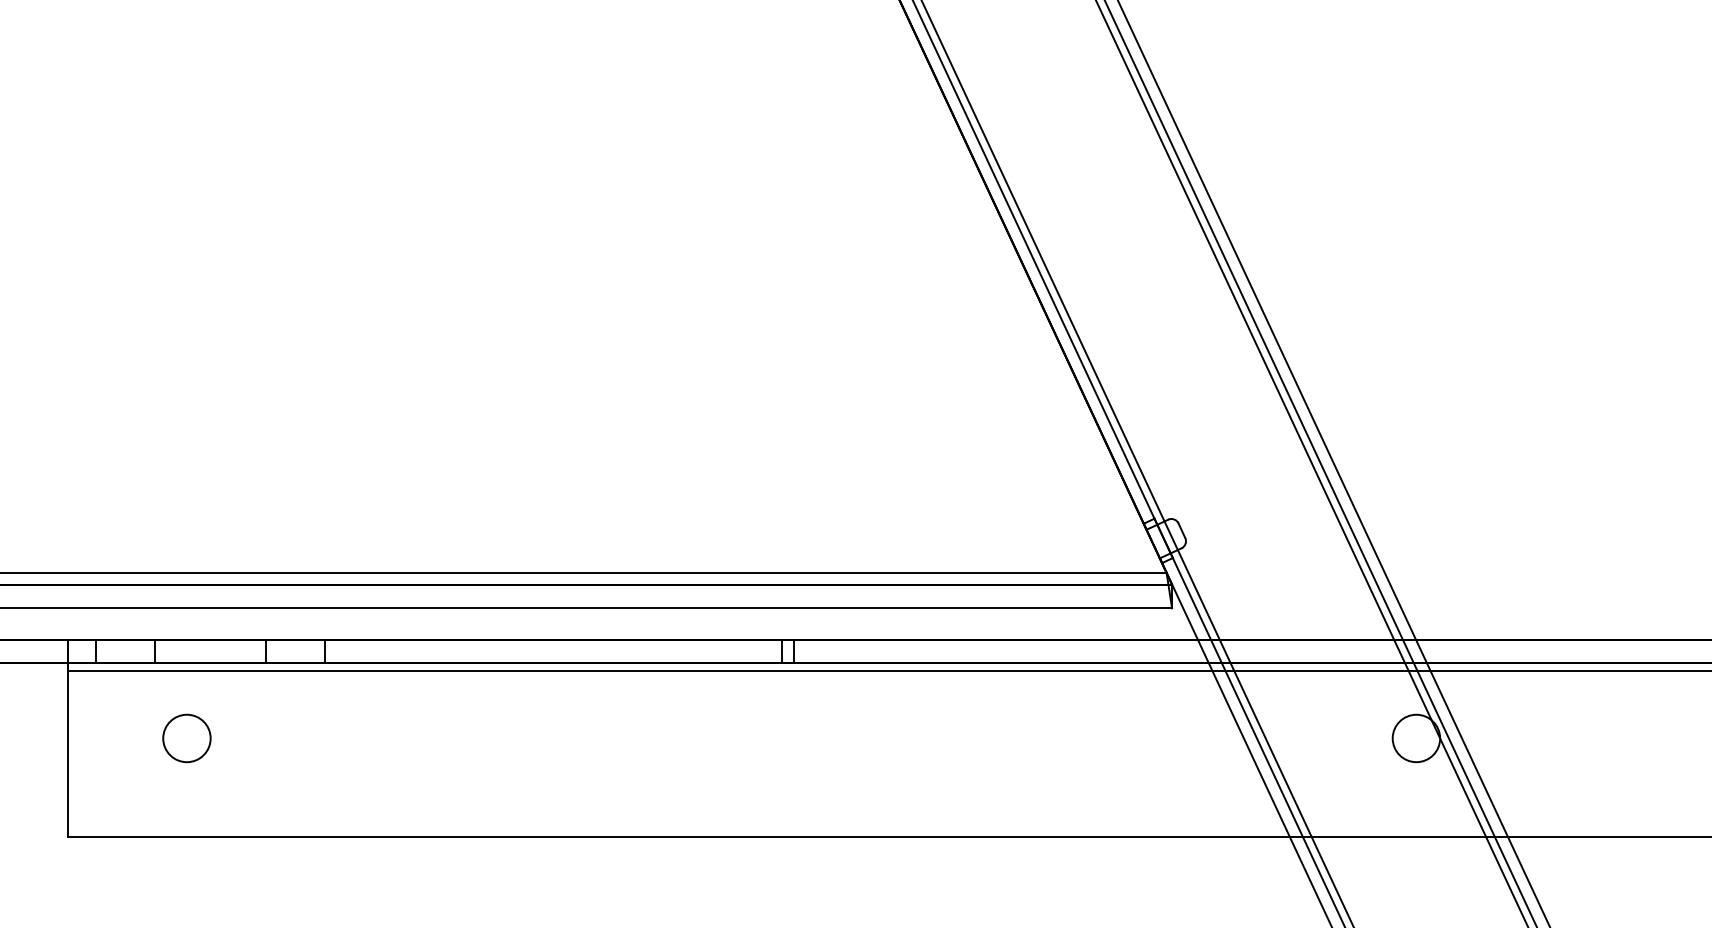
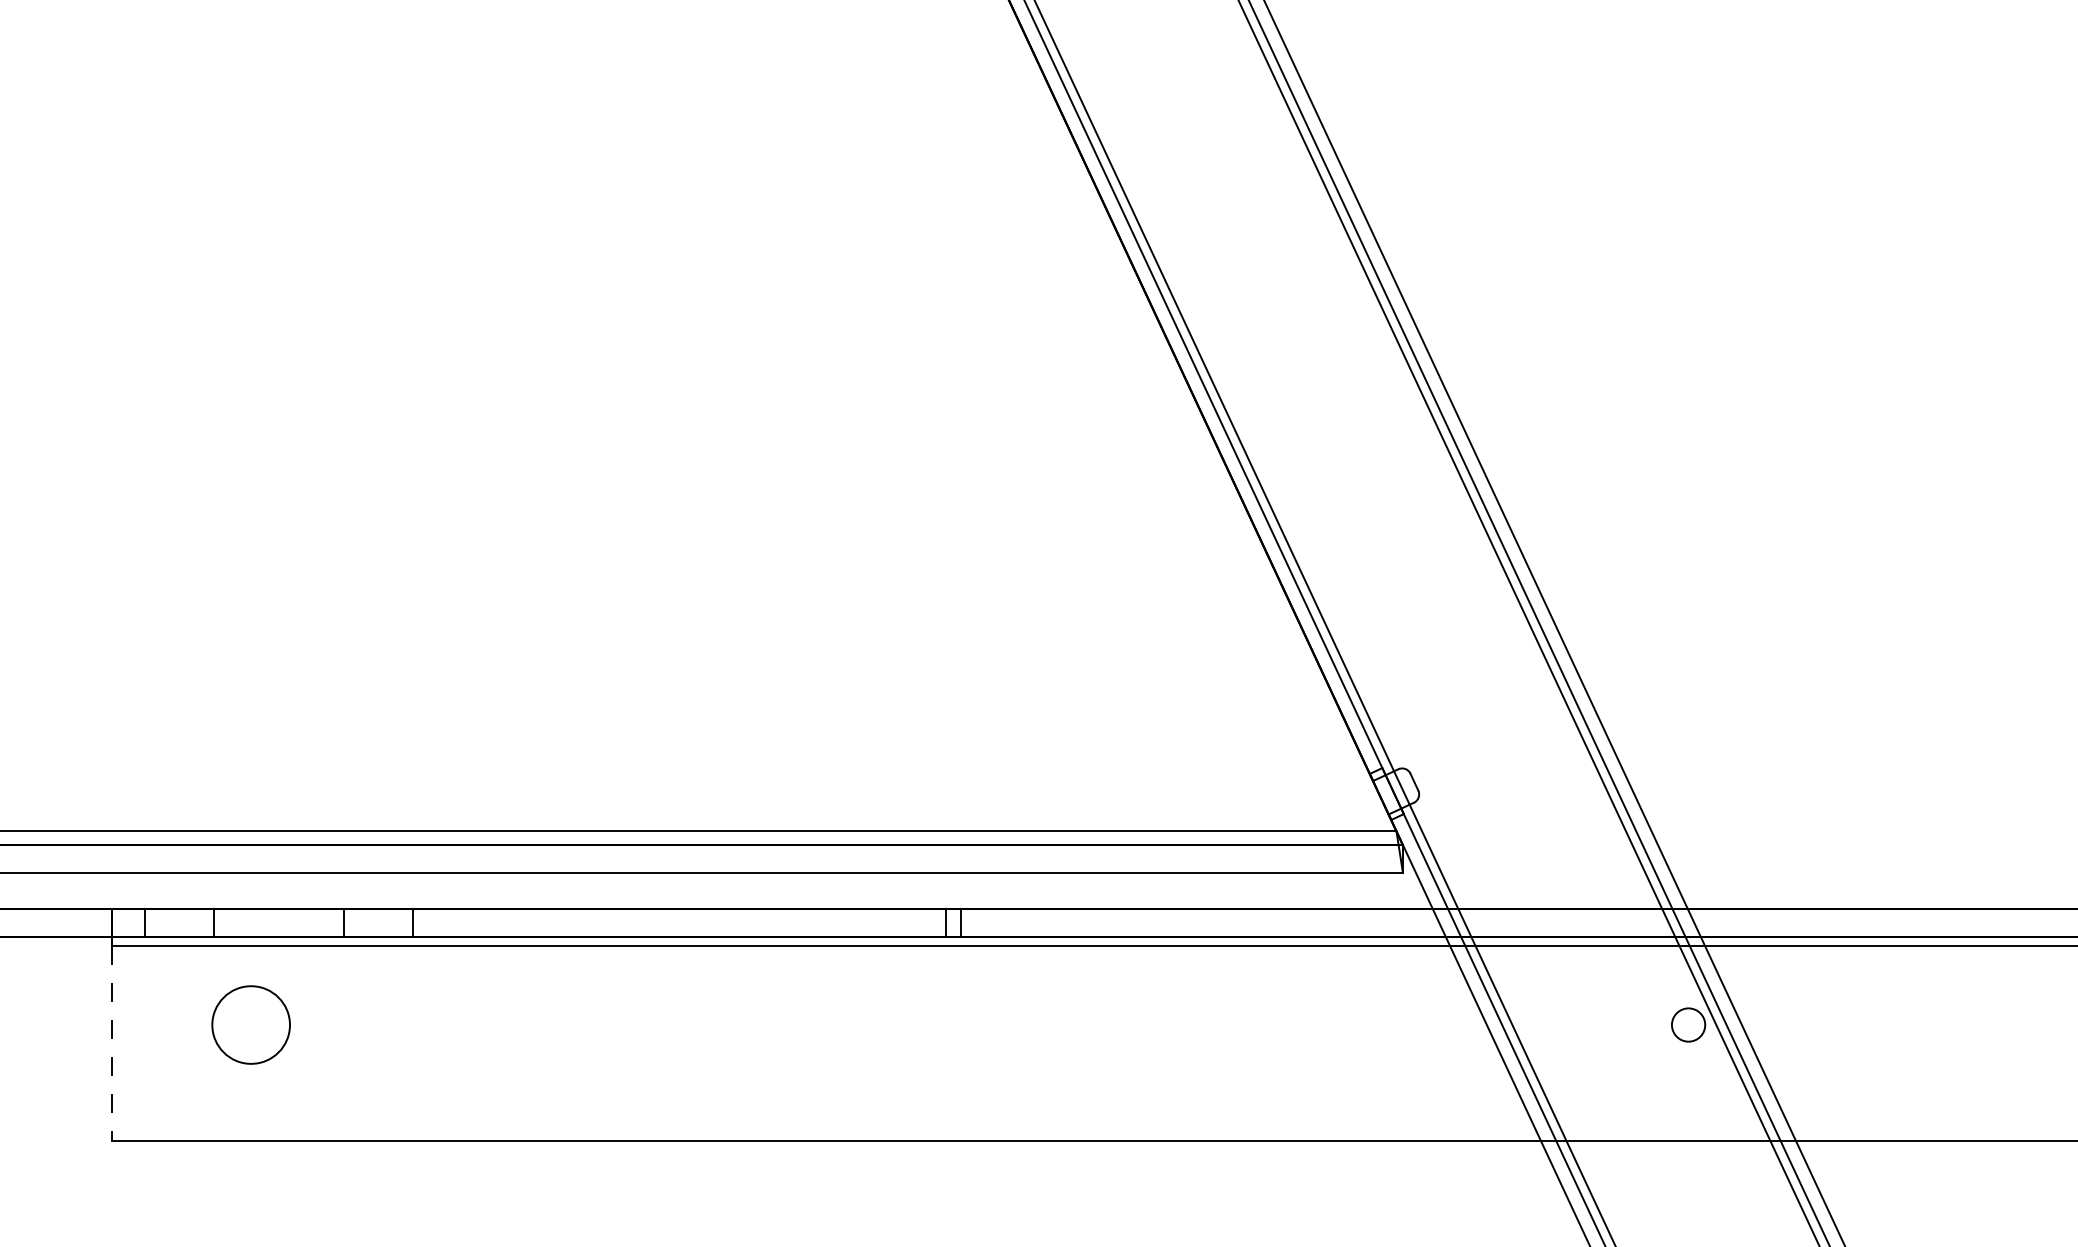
circle: (186, 738) -> (250, 1024), size x1.4
circle: (1416, 738) -> (1688, 1024), size x0.6
line: (68, 755) -> (112, 1044), solid -> dashed

